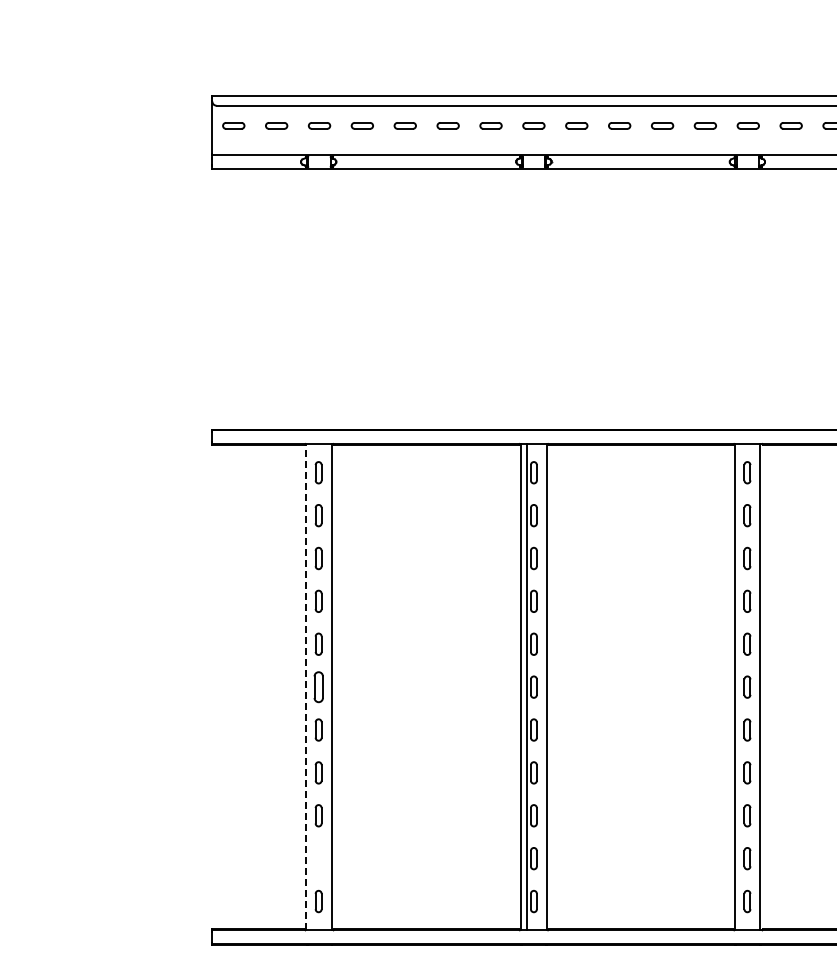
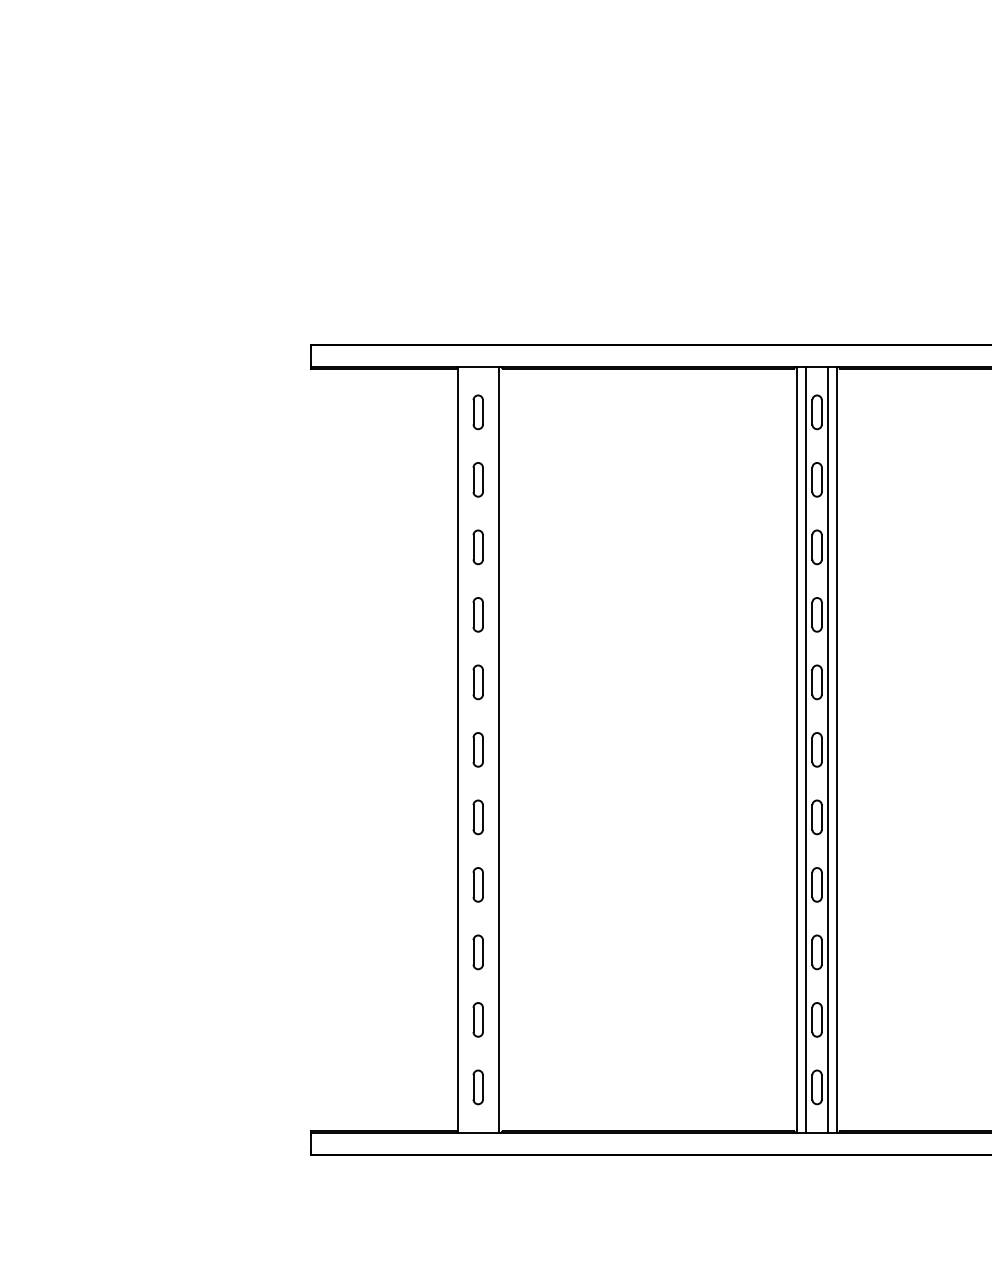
line: (305, 686) -> (457, 748), dashed -> solid
part: (318, 686) -> (477, 748), size x0.71
line: (540, 687) -> (827, 750), added
part: (318, 858) -> (477, 1019), added

